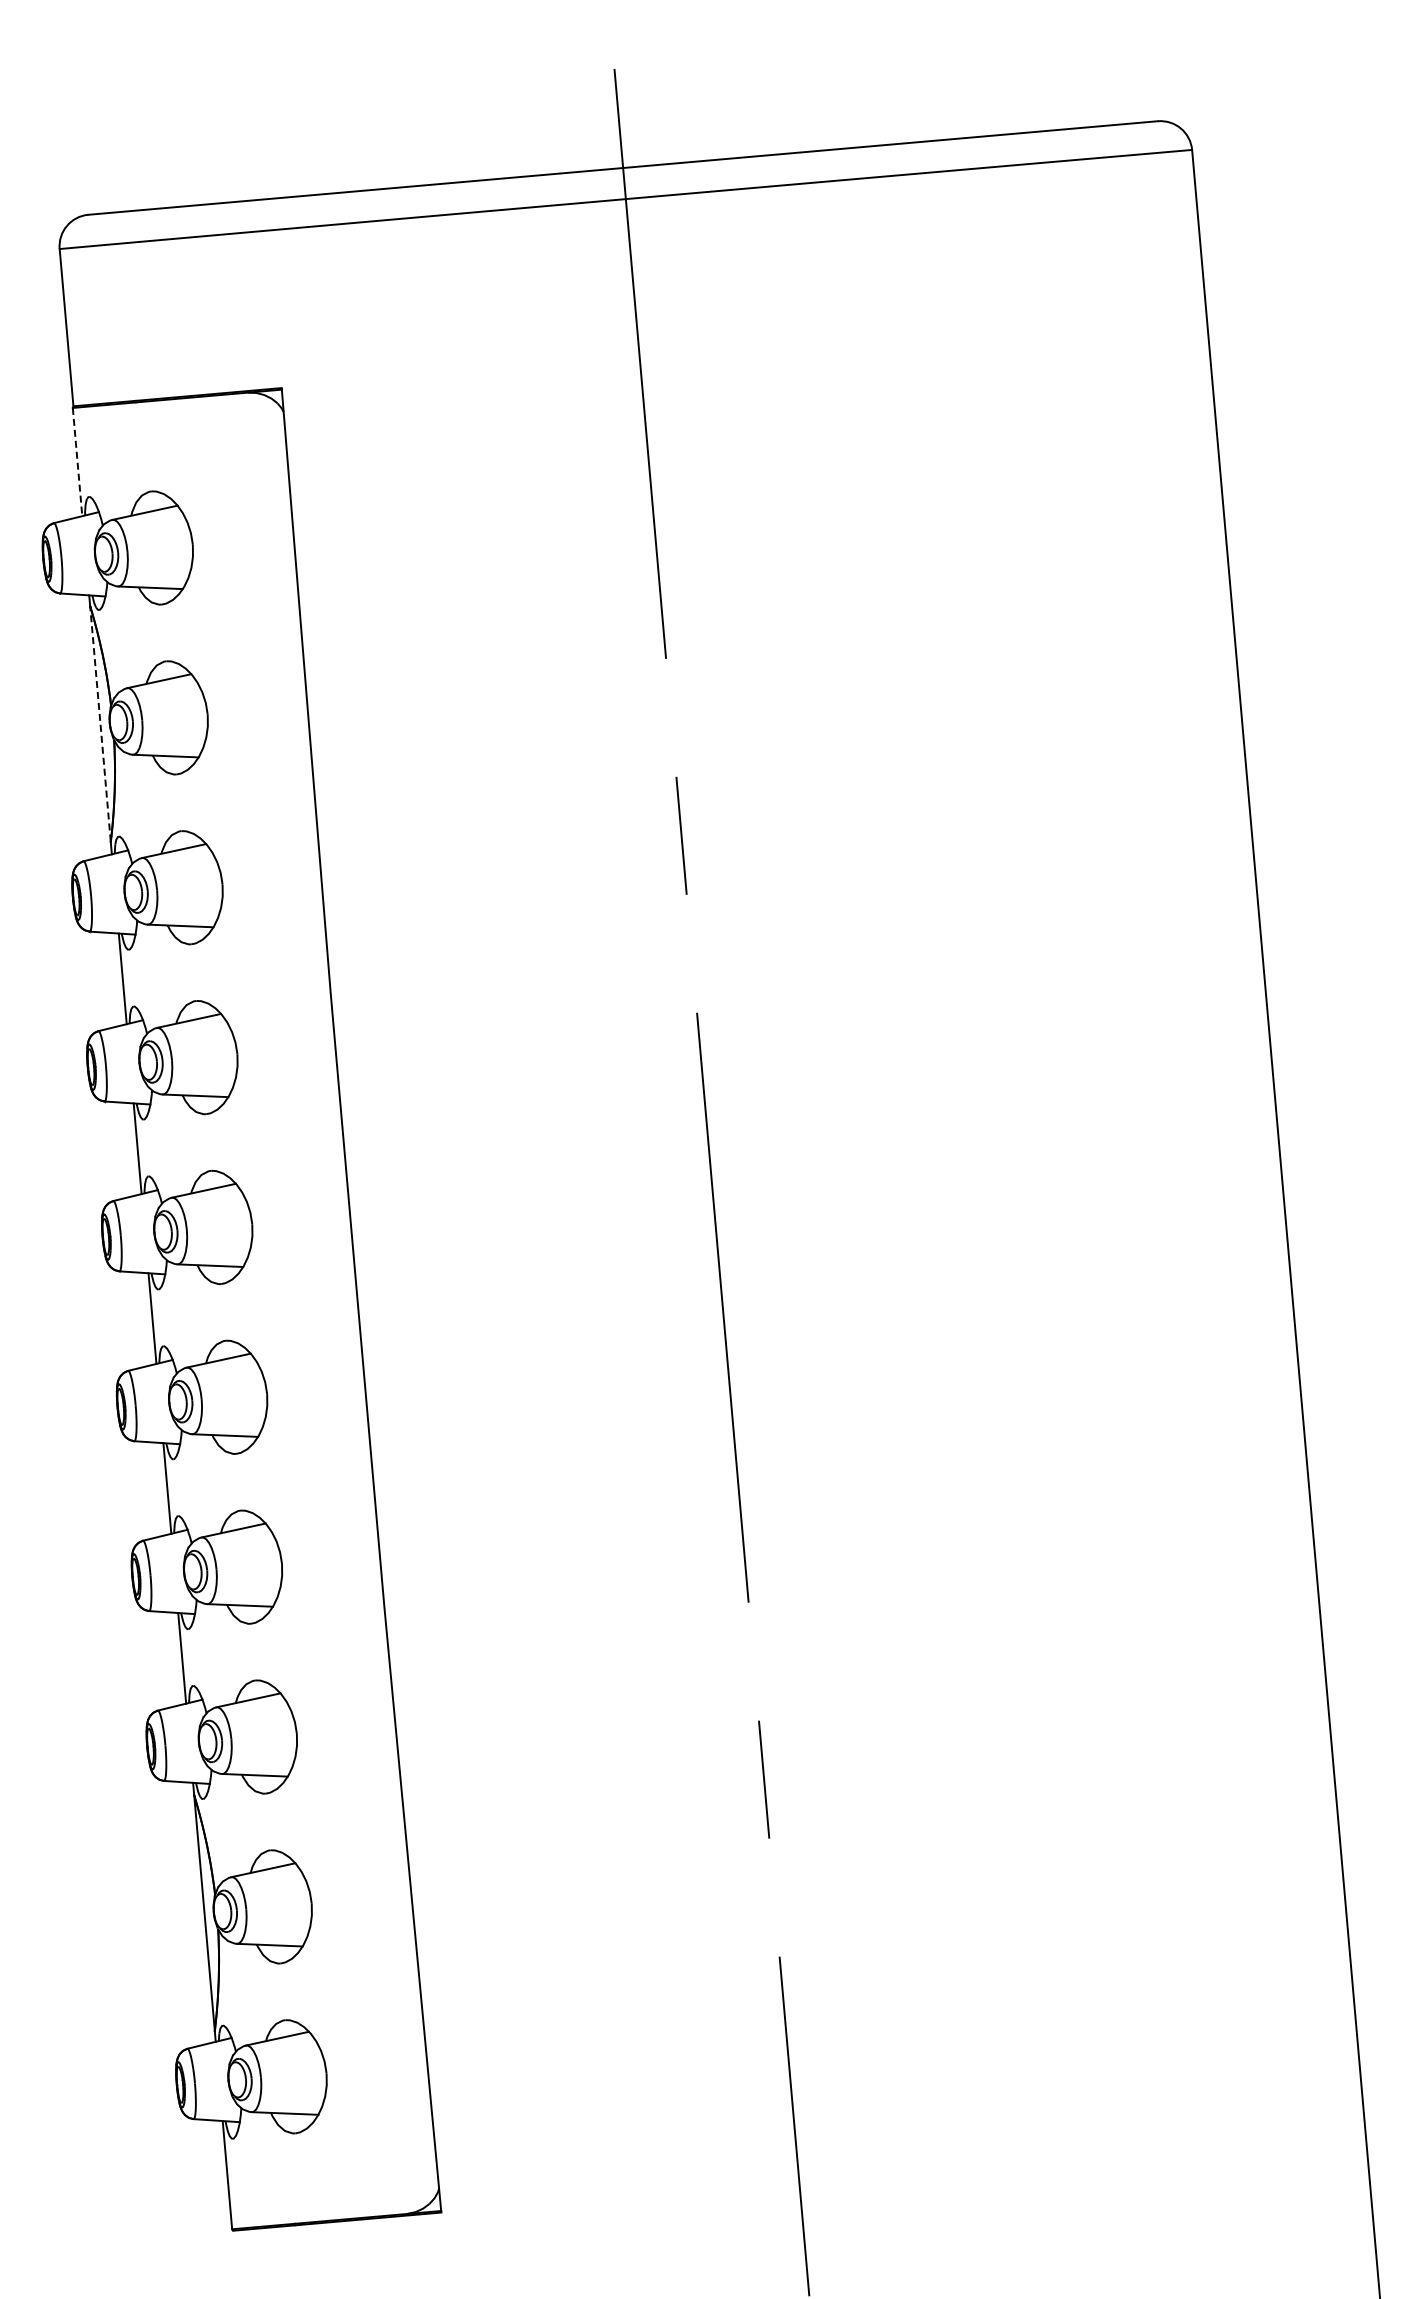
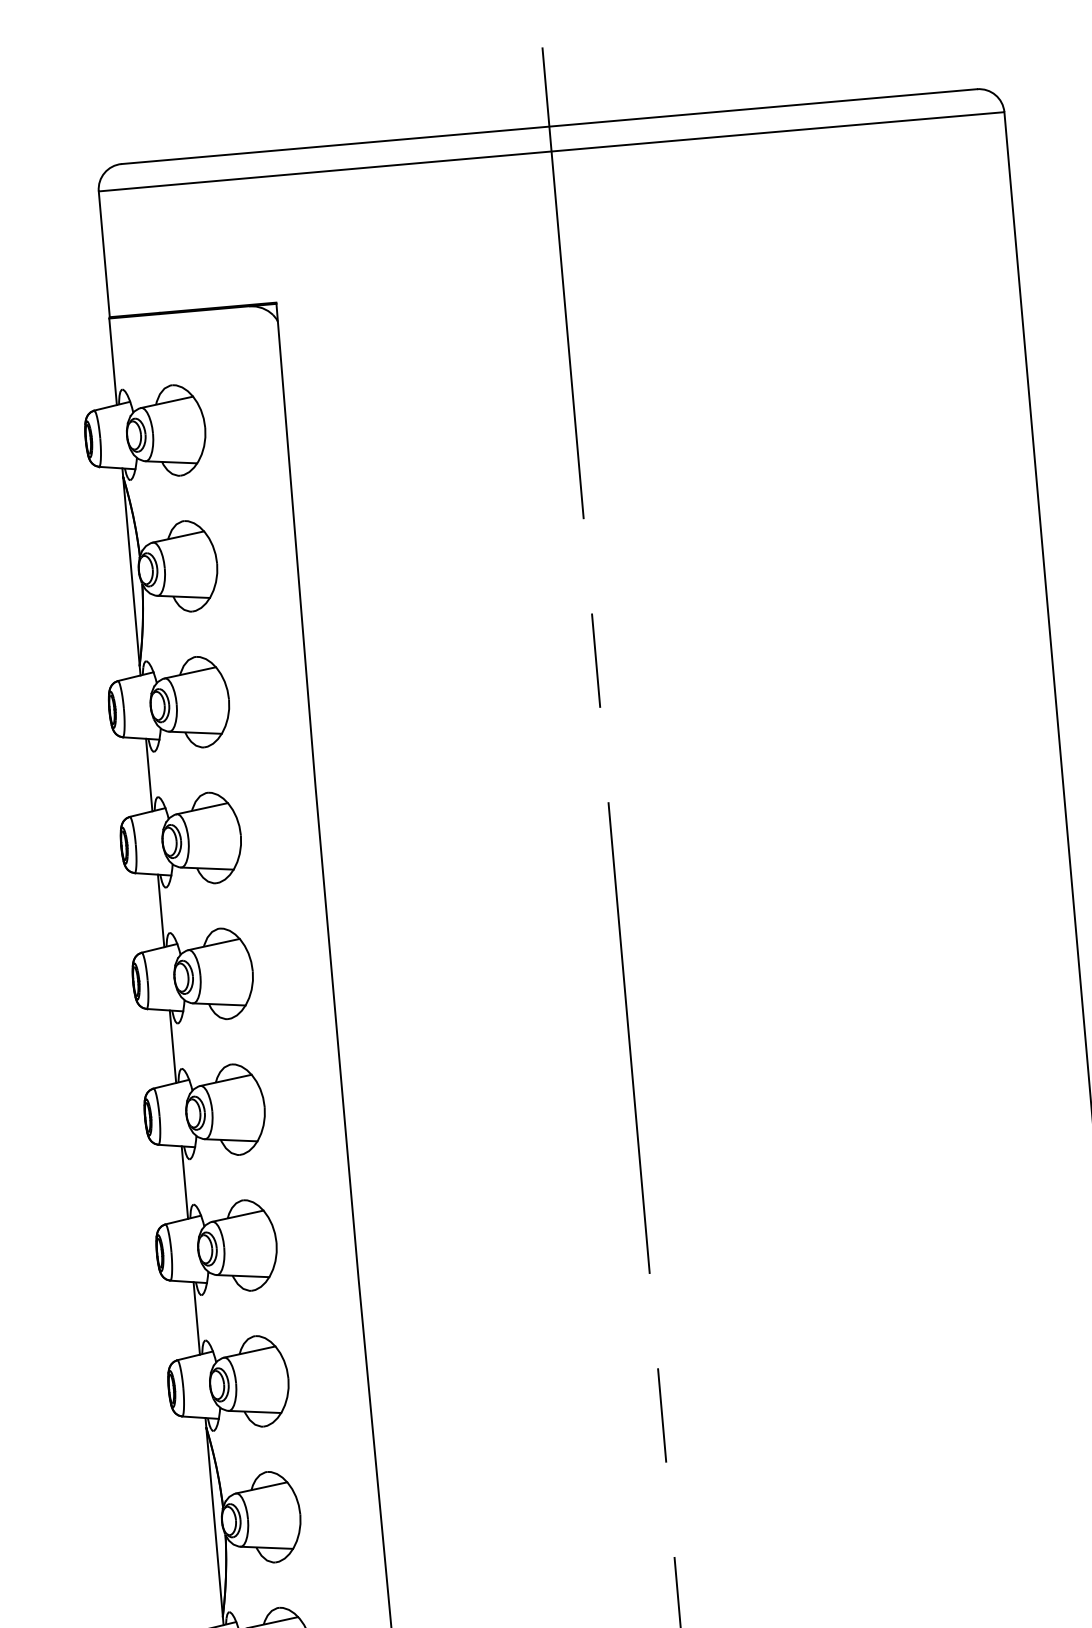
line: (77, 462) -> (113, 362), dashed -> solid
line: (100, 724) -> (131, 571), dashed -> solid

